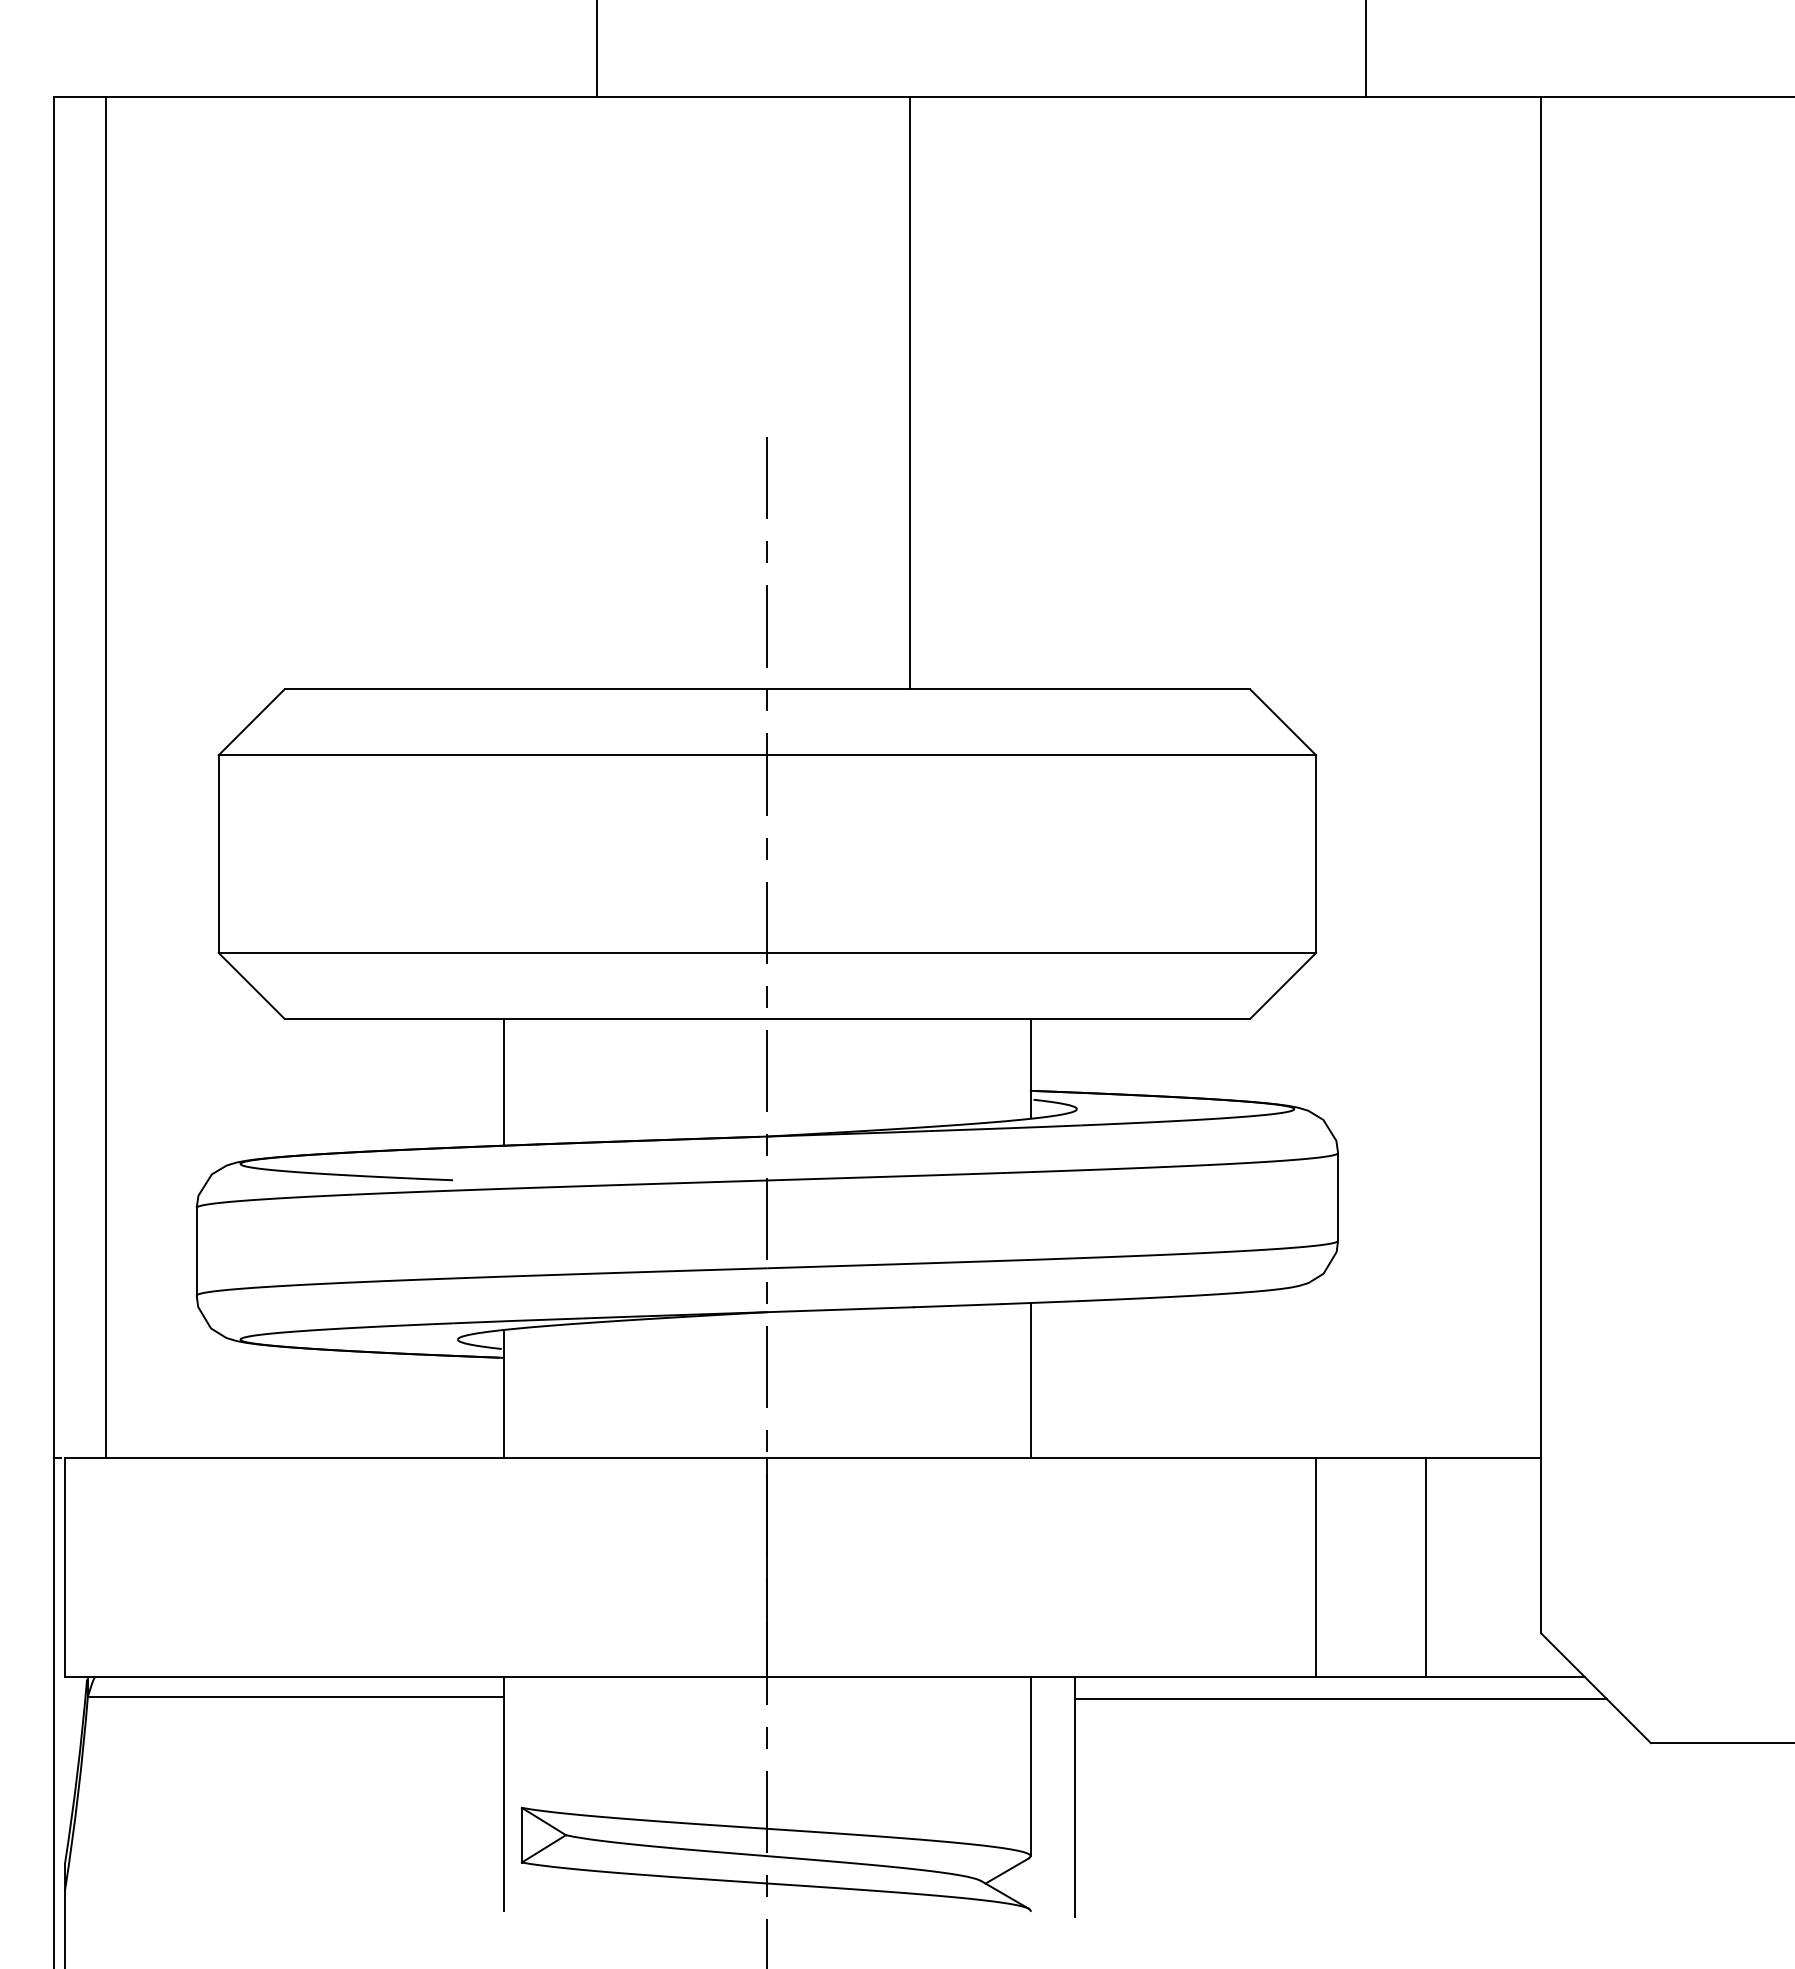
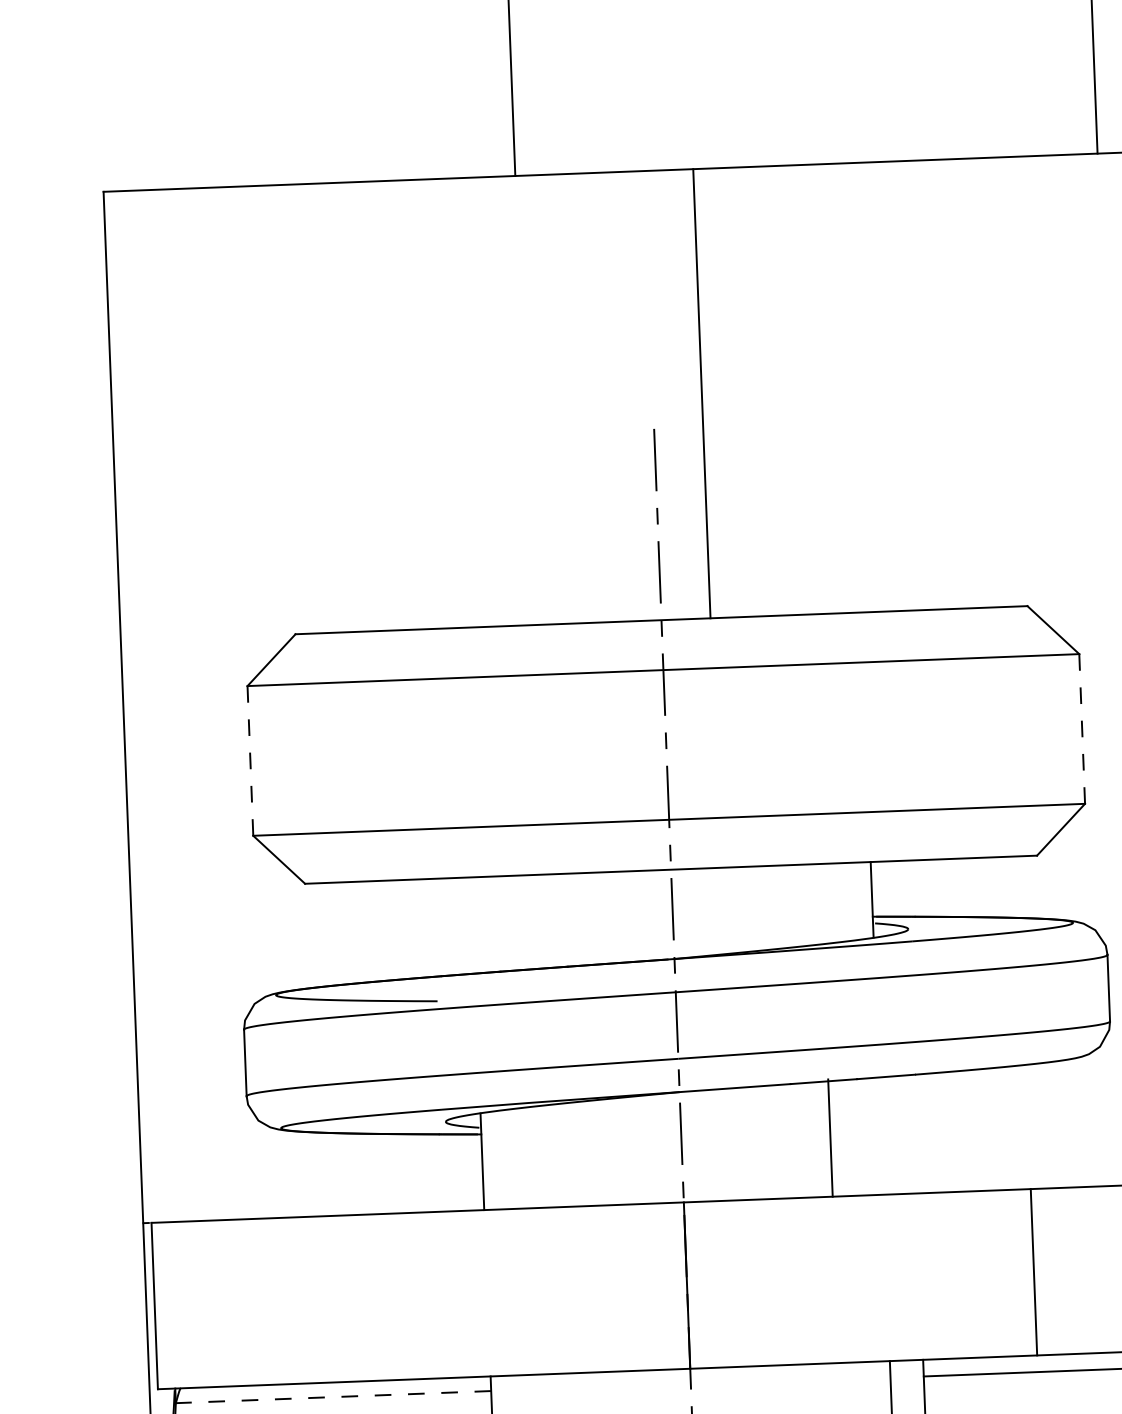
line: (910, 392) -> (702, 393), moved
line: (105, 776) -> (162, 705), removed
line: (218, 854) -> (250, 761), solid -> dashed
line: (1316, 854) -> (1082, 729), solid -> dashed
line: (504, 1081) -> (473, 924), removed
line: (1030, 1380) -> (830, 1138), moved
line: (1316, 1567) -> (1034, 1272), moved
line: (295, 1696) -> (333, 1397), solid -> dashed

